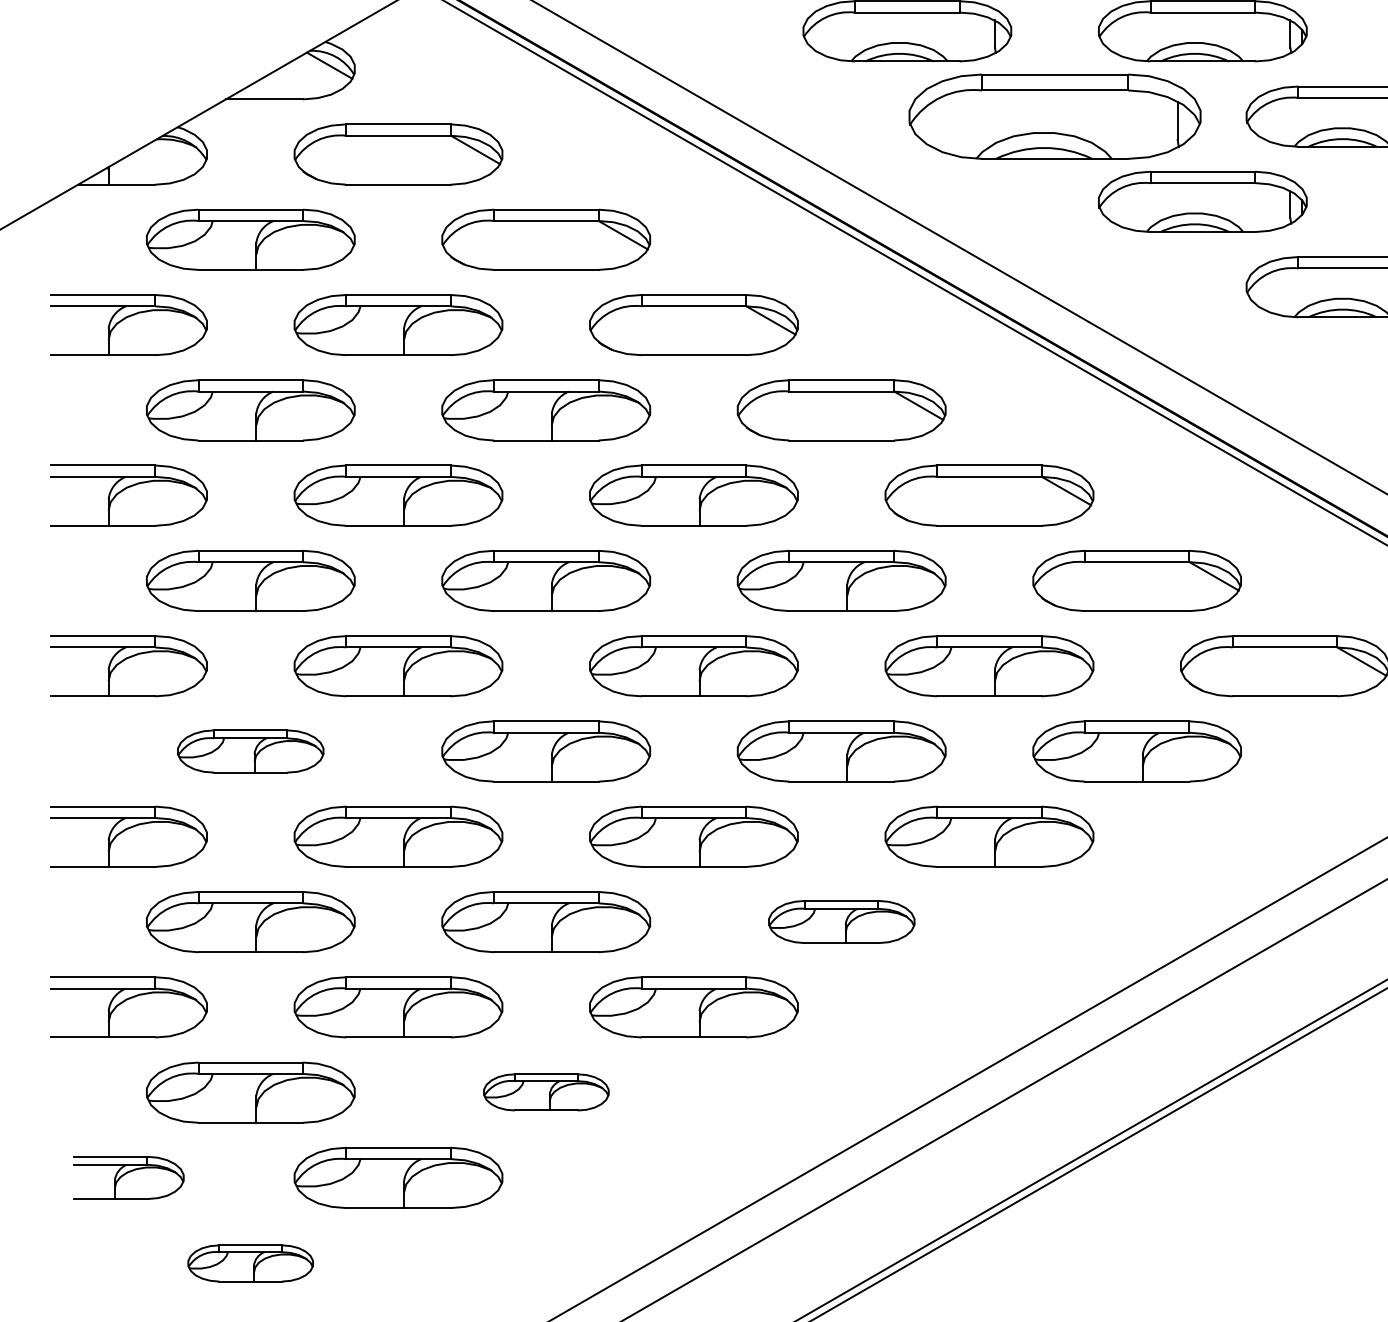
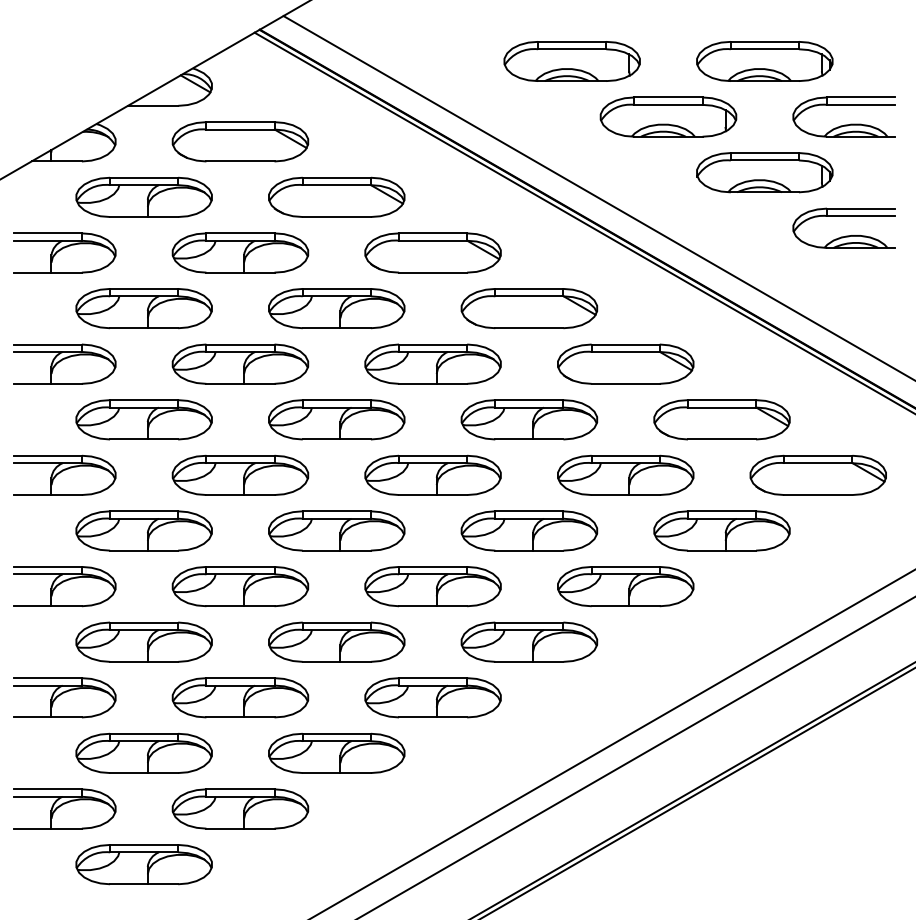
part: (1055, 115) -> (668, 116), size x0.71
part: (249, 750) -> (143, 530), size x1.43
part: (841, 921) -> (529, 641), size x1.43
part: (545, 1091) -> (336, 752), size x1.67
part: (128, 1177) -> (64, 808), size x1.43
part: (249, 1263) -> (143, 864), size x1.67

